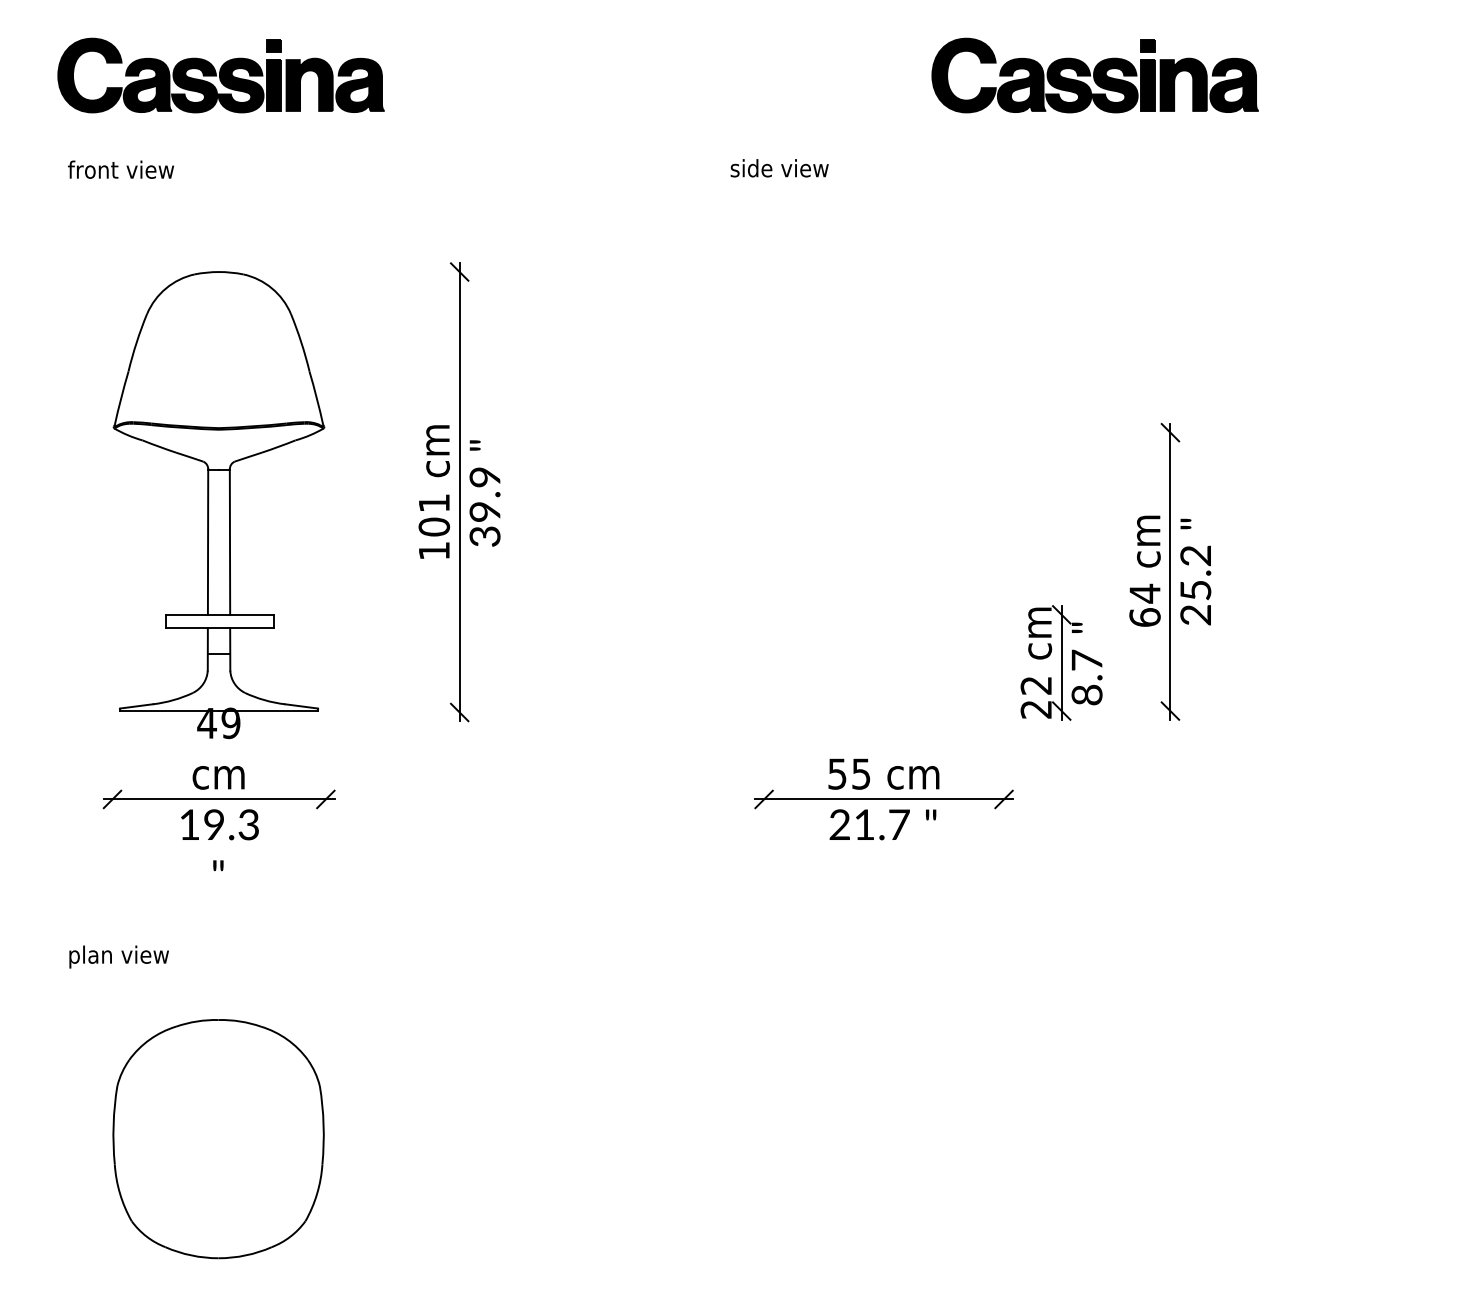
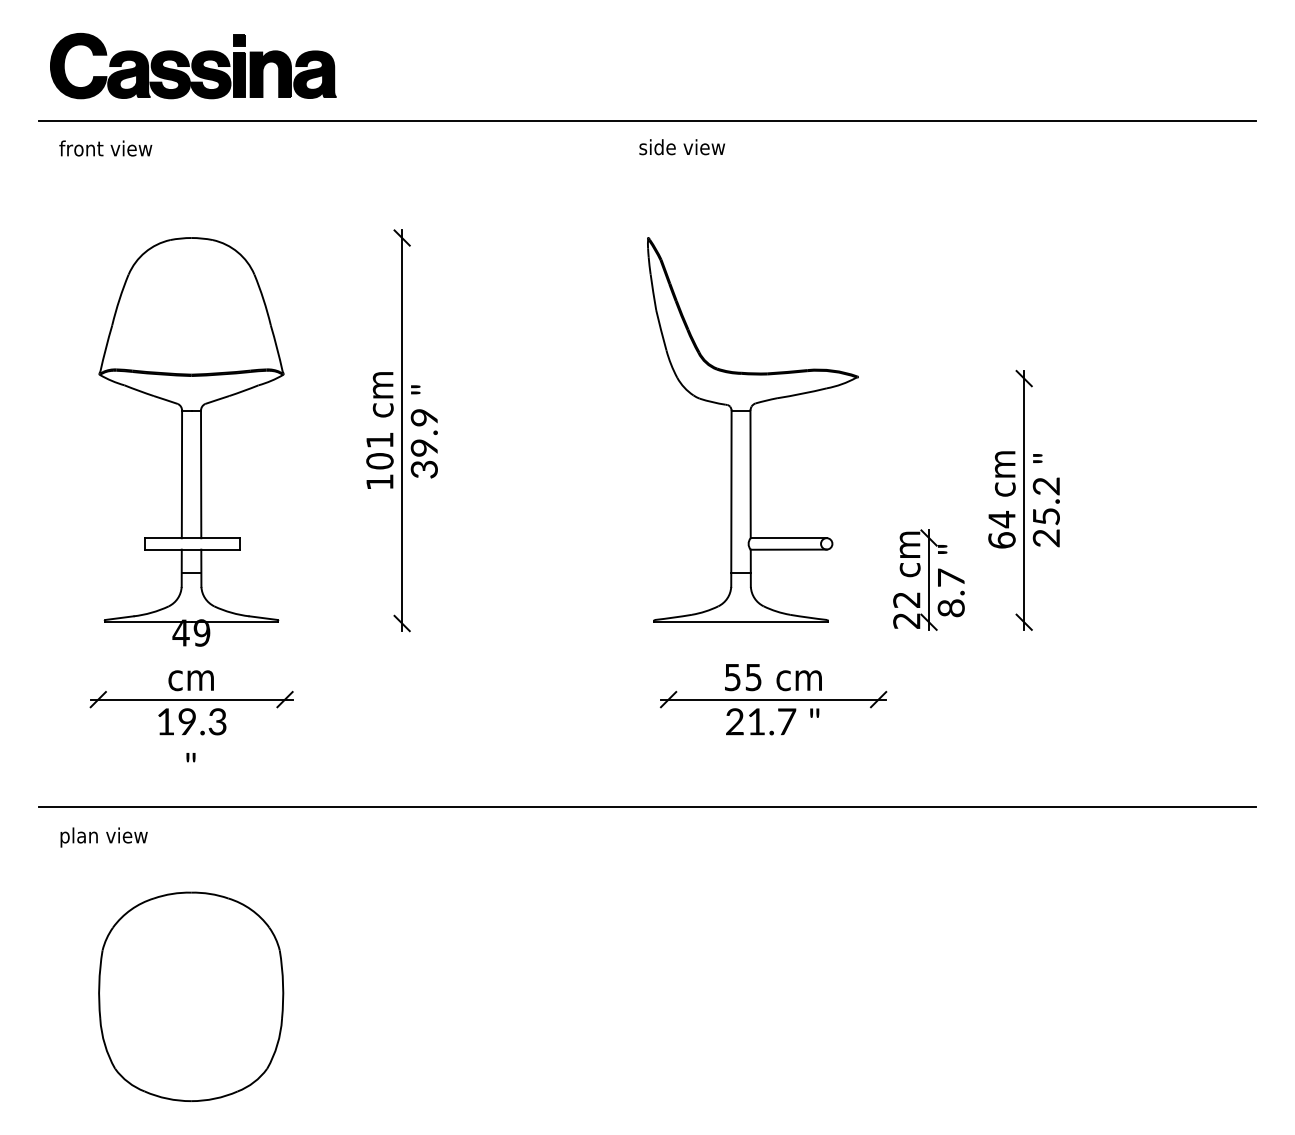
part: (1095, 74) -> (958, 65), removed
line: (740, 137) -> (647, 120), added
part: (859, 490) -> (752, 429), added
line: (740, 921) -> (647, 806), added

